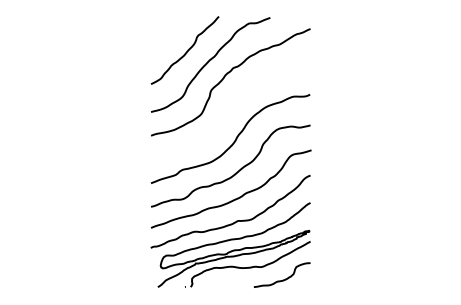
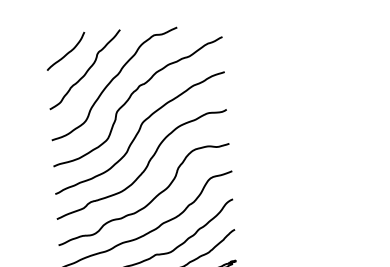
curve: (170, 33) -> (67, 51), added
curve: (230, 109) -> (139, 131), added

